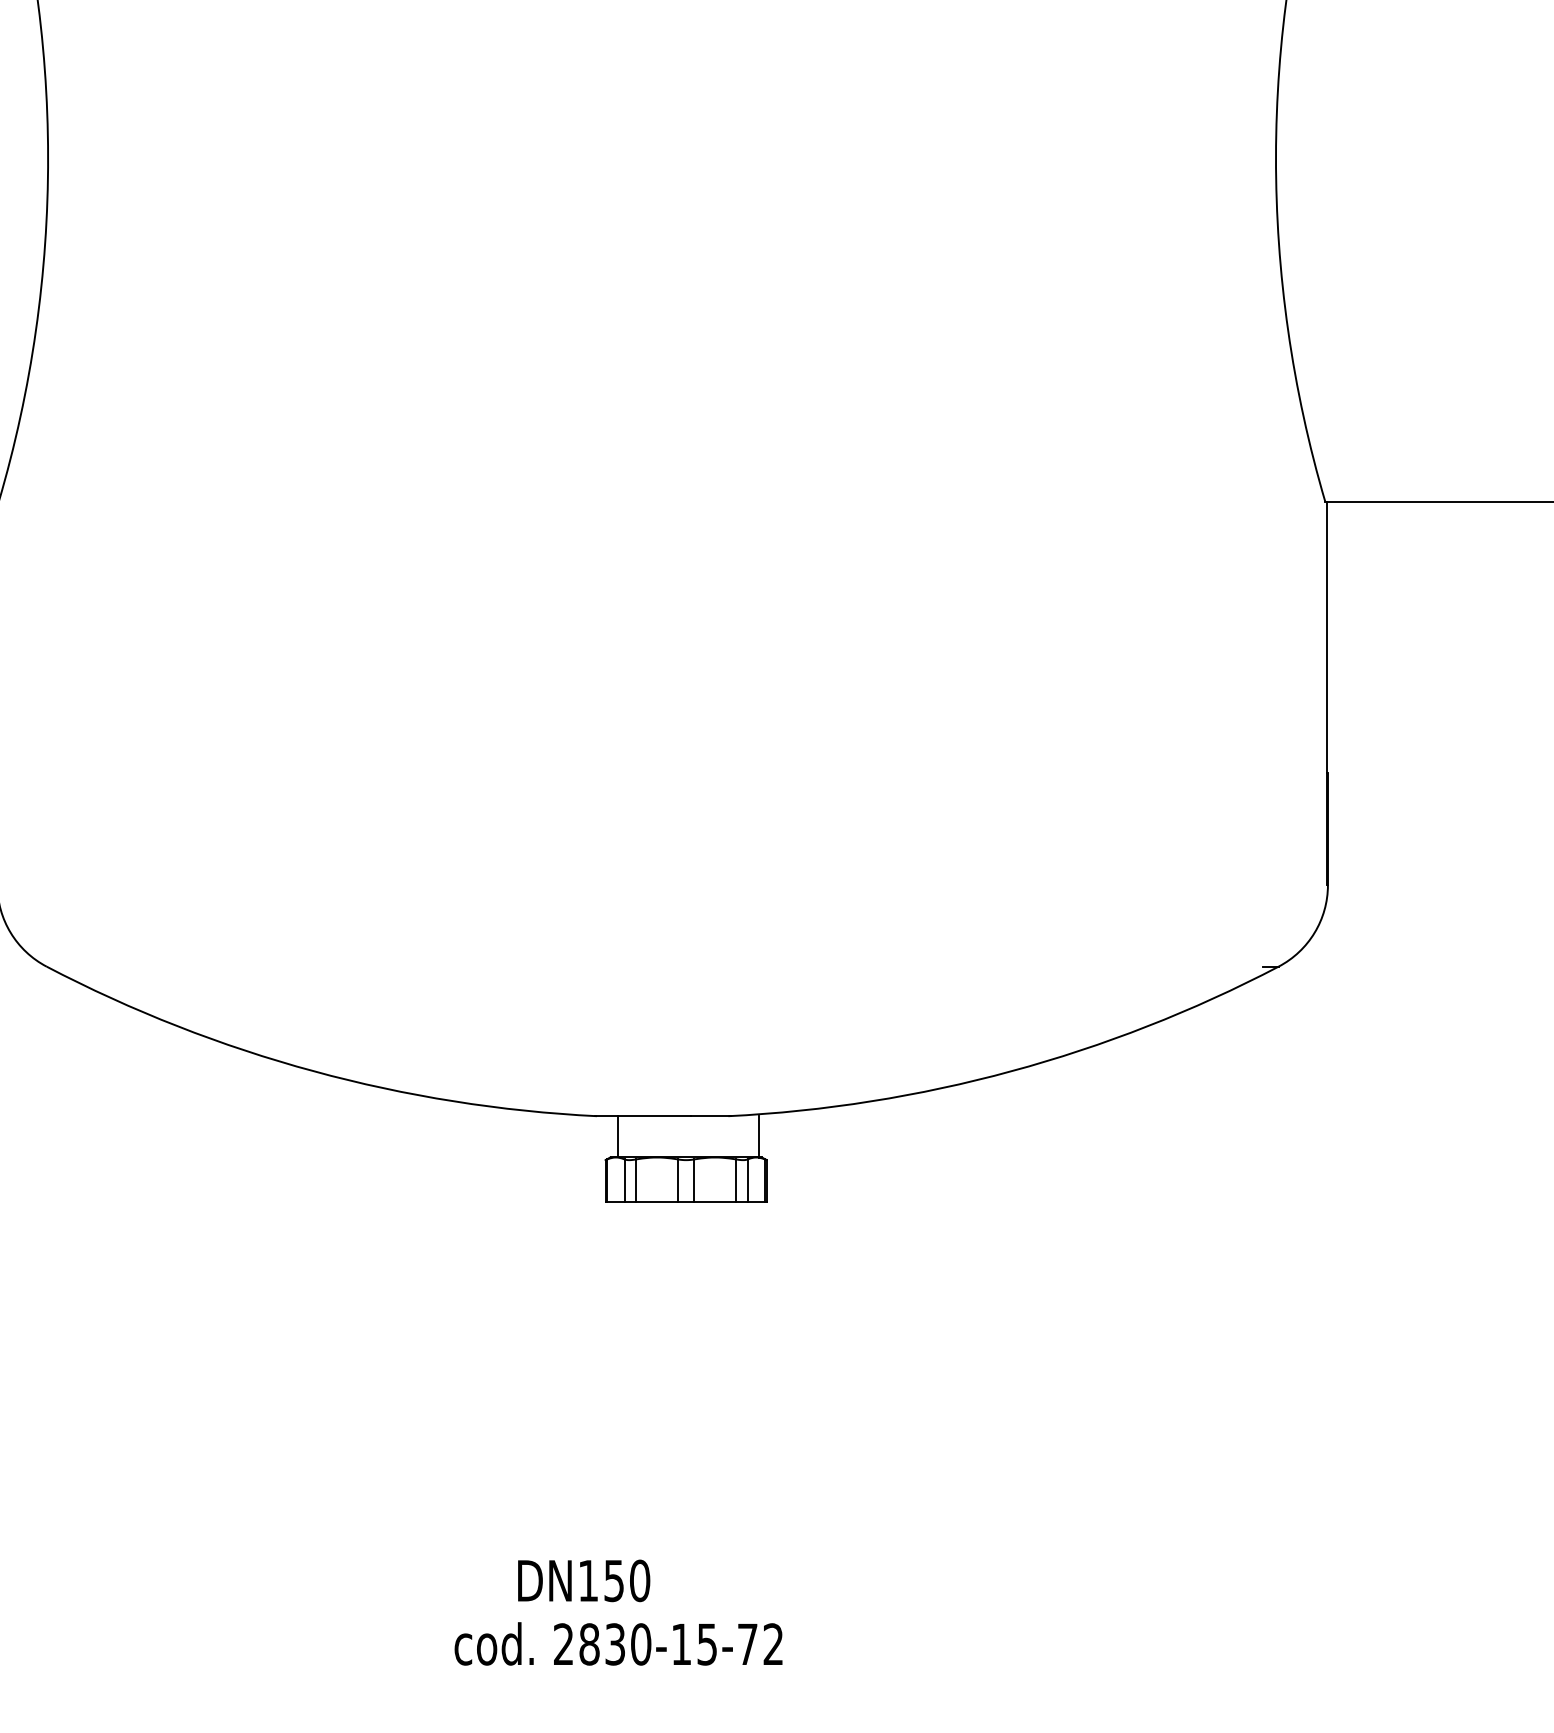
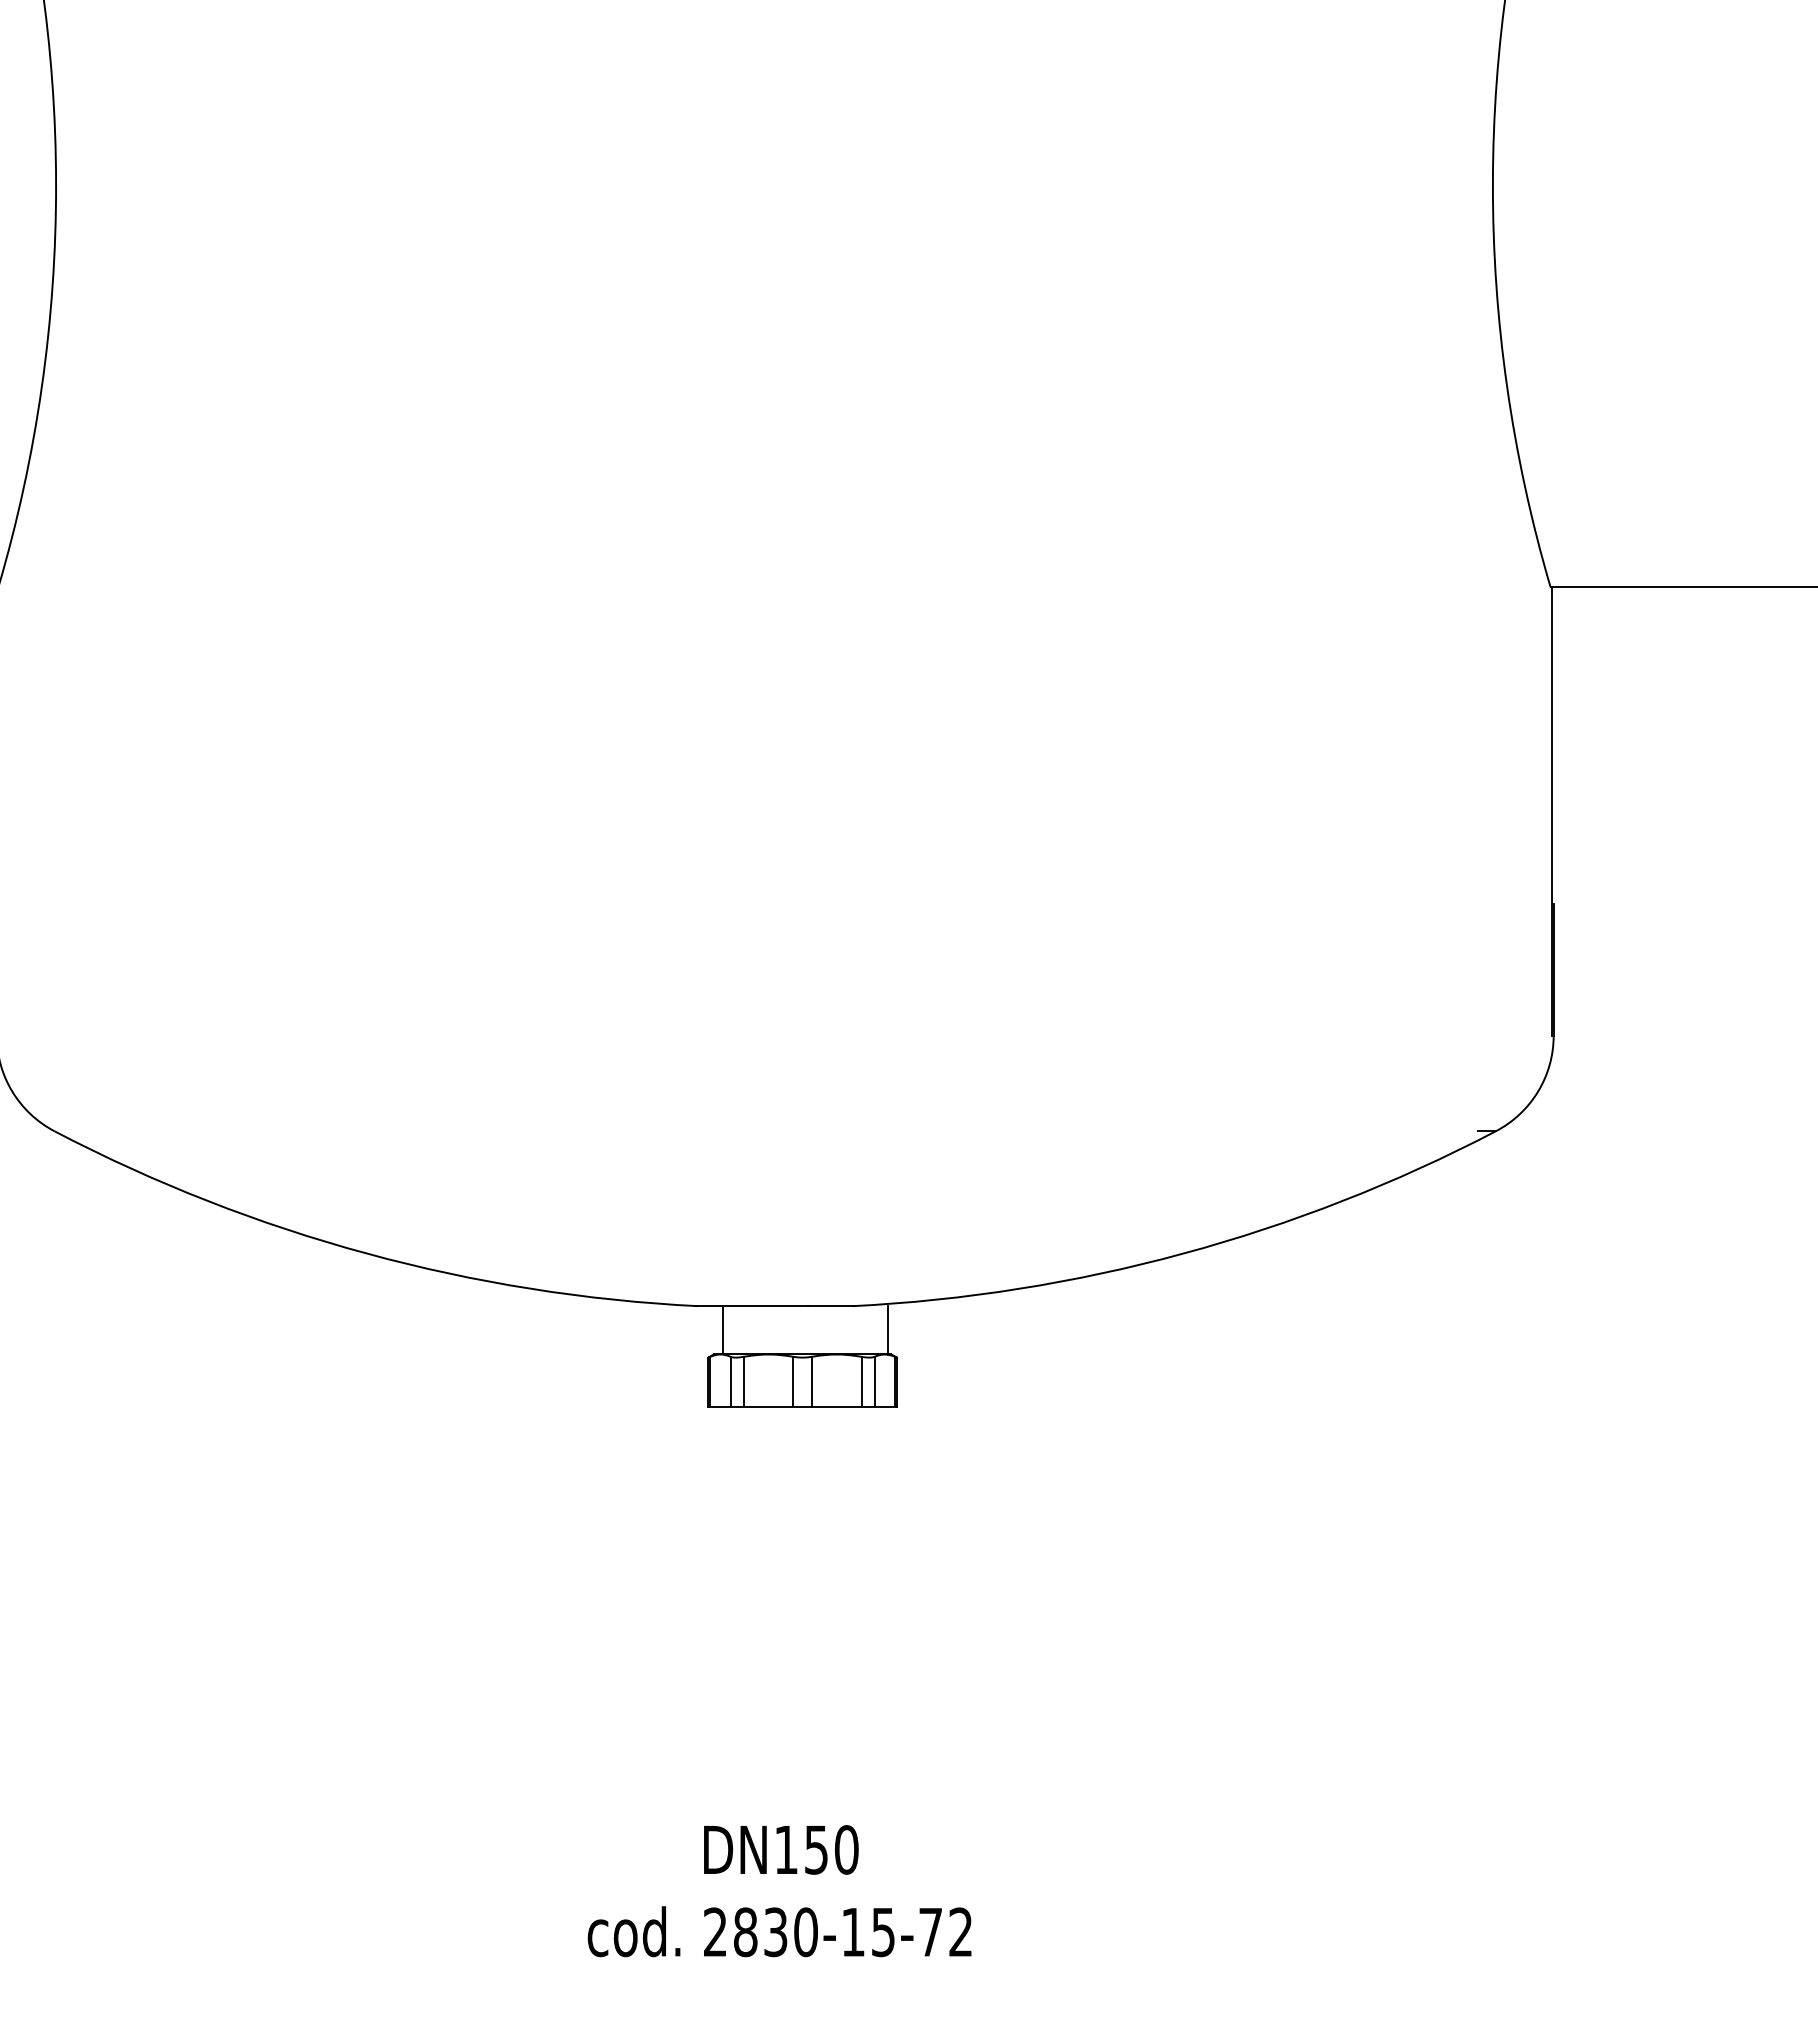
text: (584, 1580) -> (781, 1849), moved
text: (618, 1643) -> (779, 1931), moved

